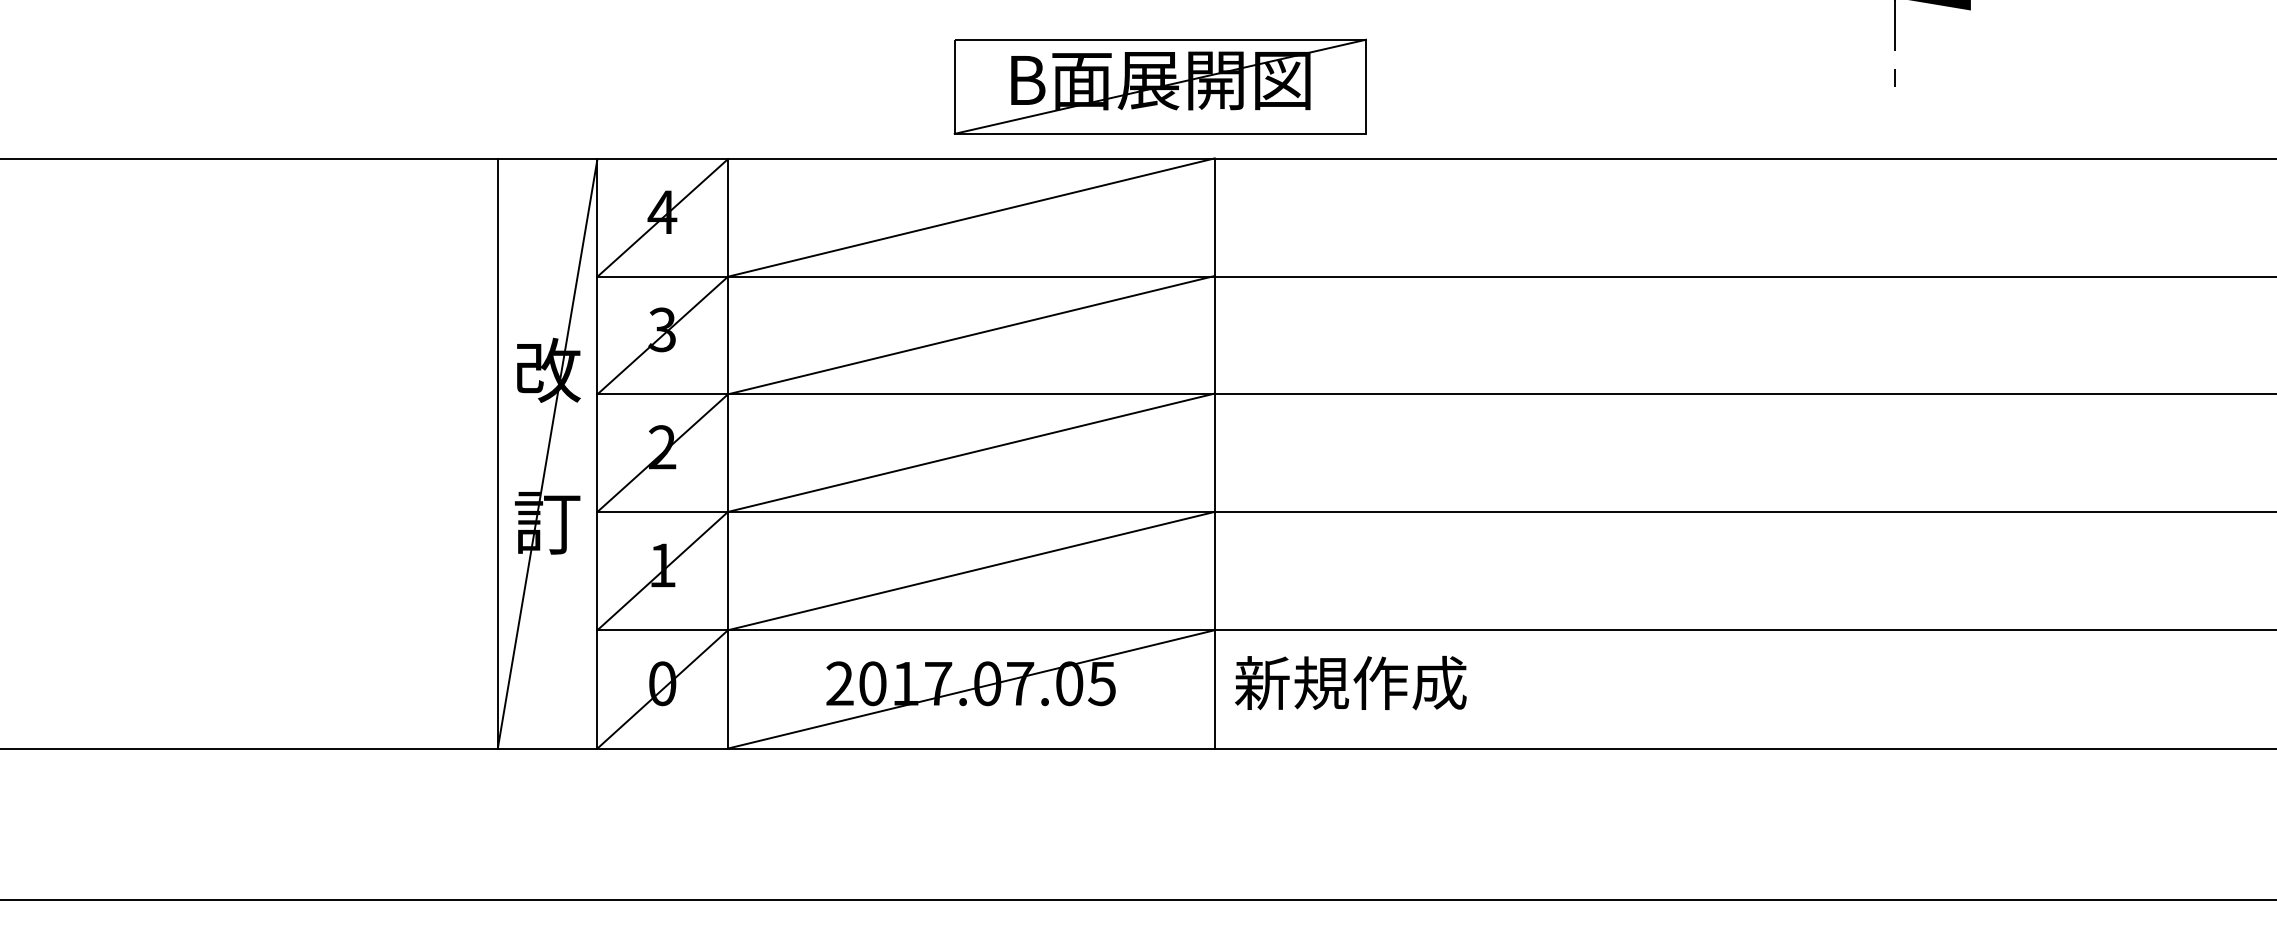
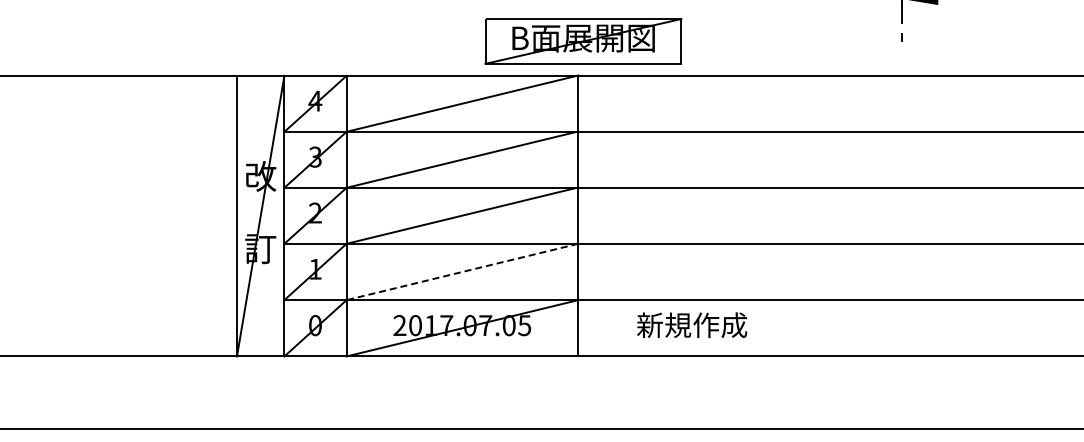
part: (1160, 86) -> (583, 41), moved
line: (969, 572) -> (461, 272), solid -> dashed
text: (1351, 683) -> (692, 325), moved

